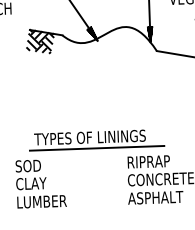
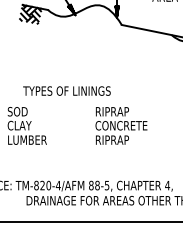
line: (96, 148) -> (71, 99), removed
text: (155, 197) -> (116, 139), ASPHALT -> RIPRAP

